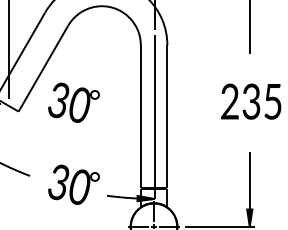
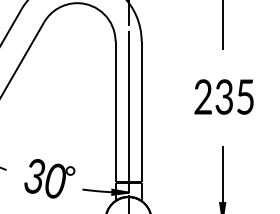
part: (73, 102) -> (49, 97), removed

